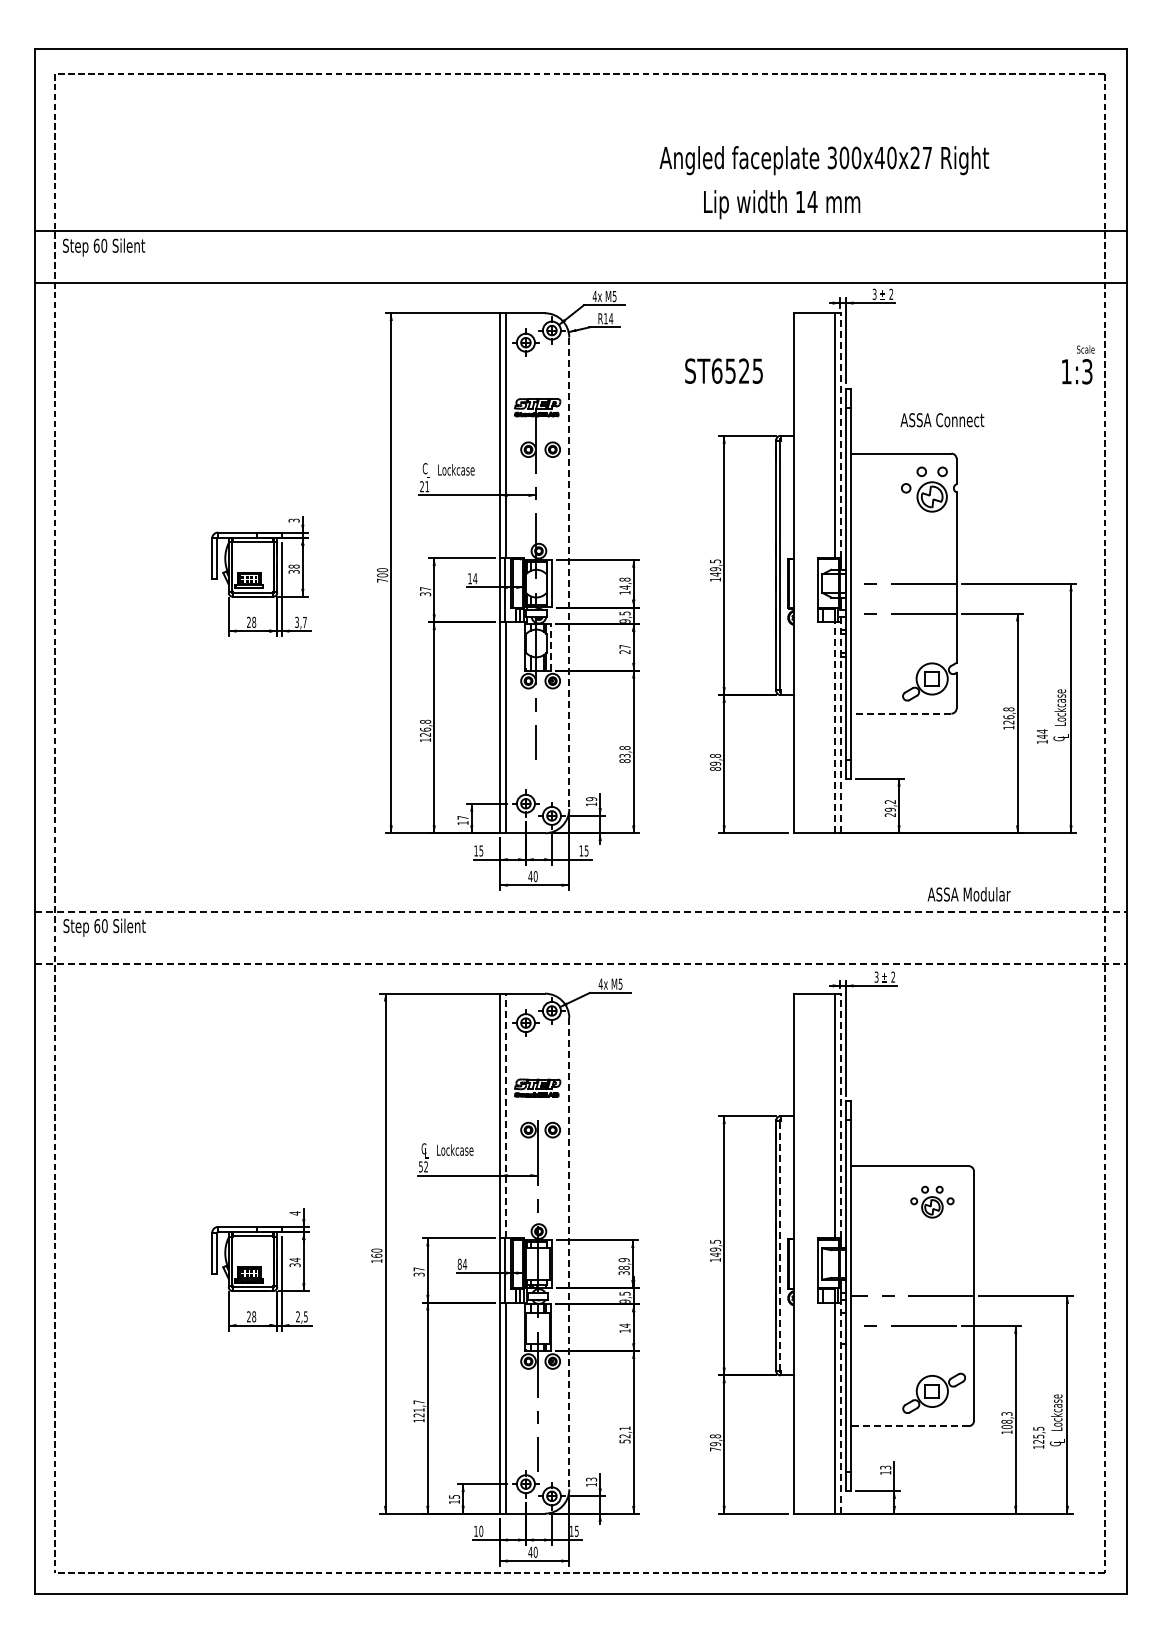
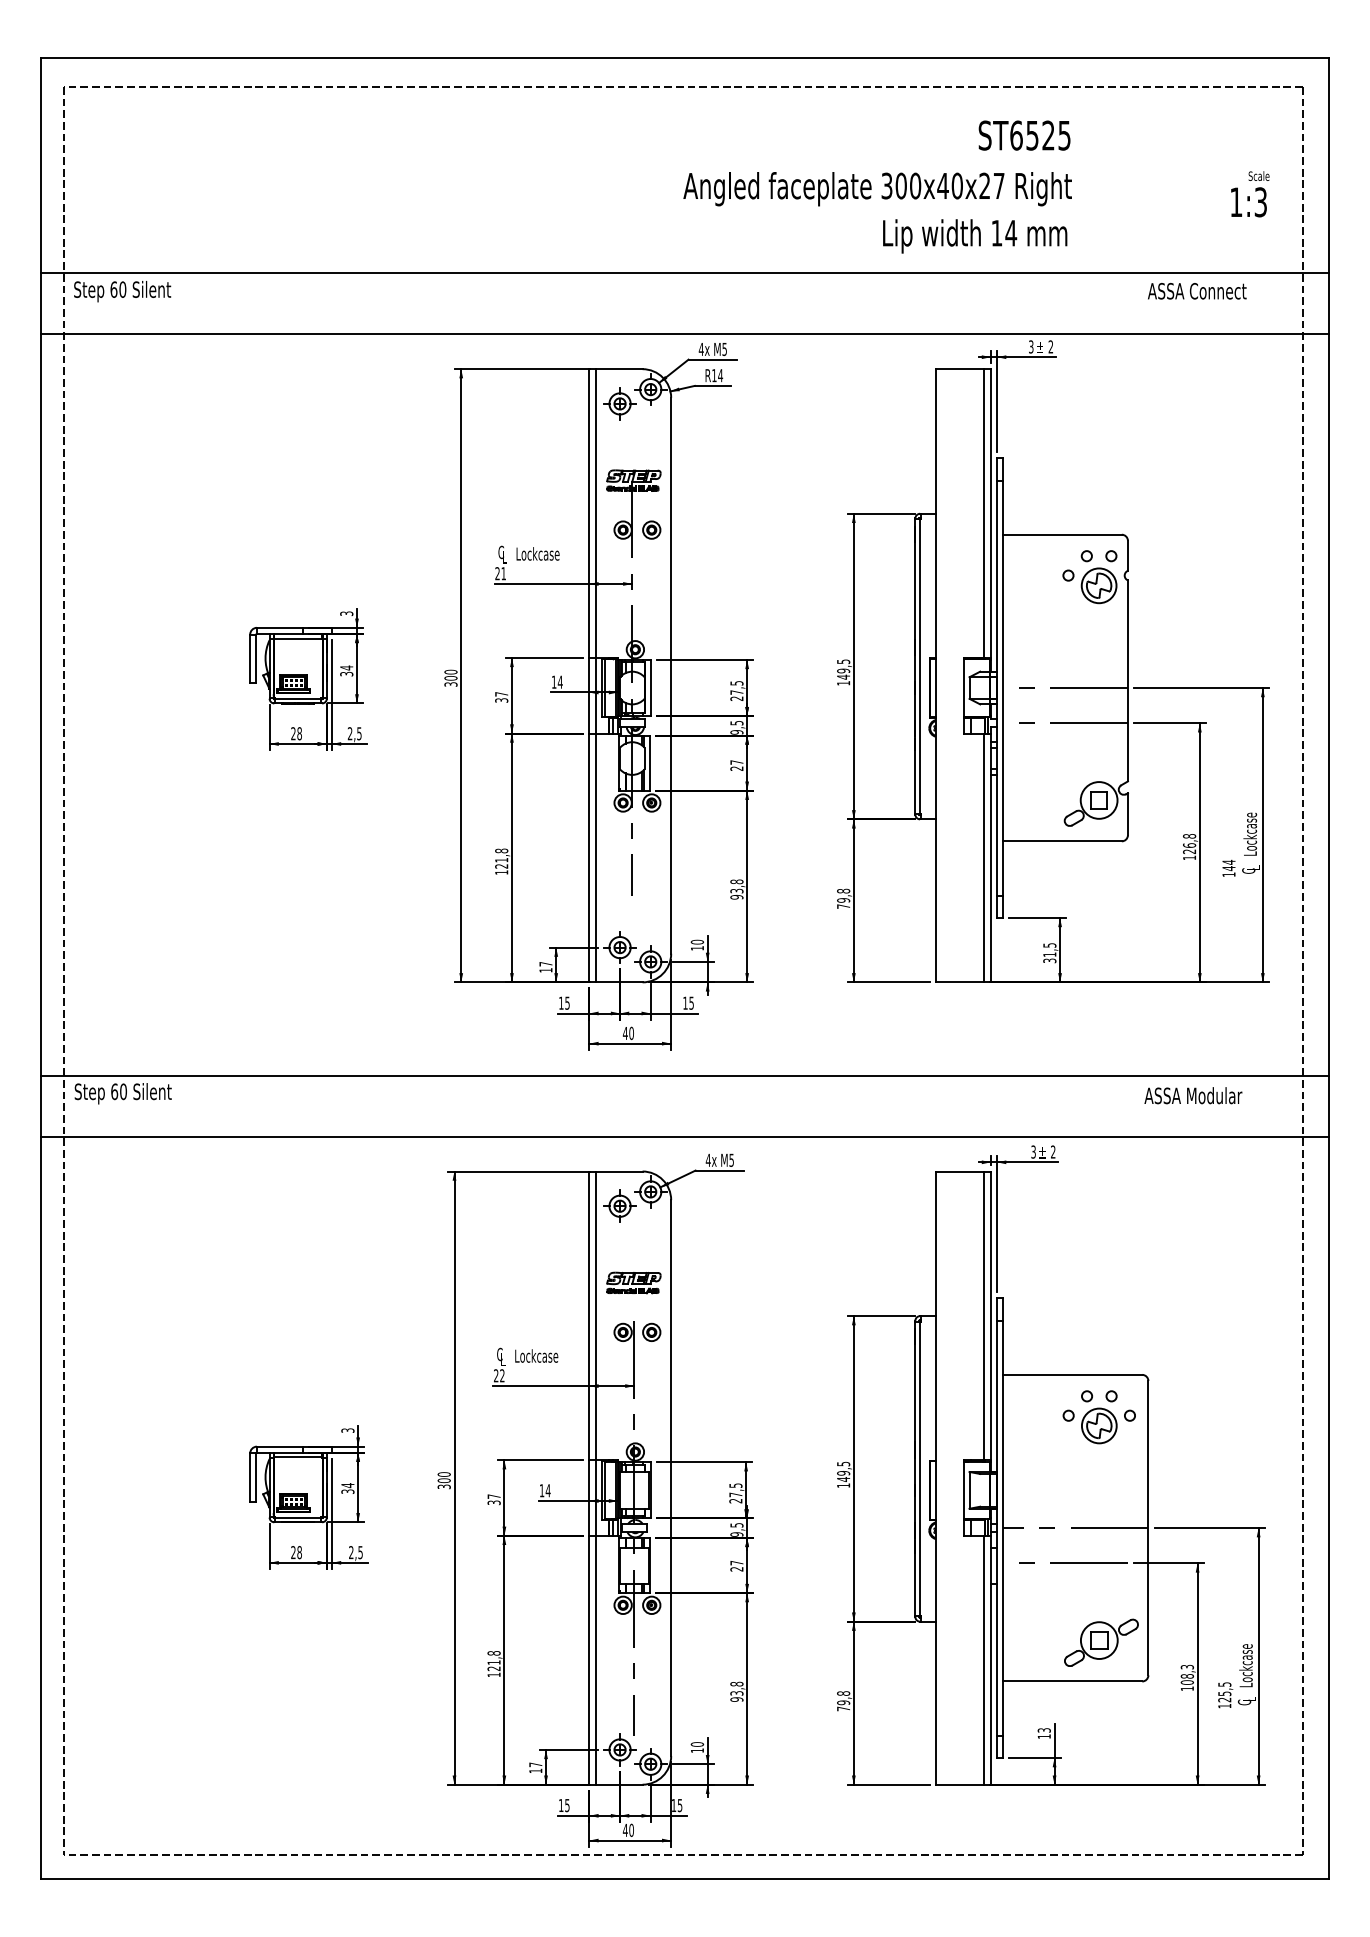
text: (824, 160) -> (877, 189), moved
text: (782, 204) -> (975, 236), moved
text: (1078, 364) -> (1250, 193), moved
text: (723, 370) -> (1024, 134), moved
text: (942, 420) -> (1197, 291), moved
line: (840, 435) -> (991, 513), dashed -> solid
text: (293, 566) -> (345, 667), 38 -> 34
line: (569, 573) -> (671, 676), dashed -> solid
text: (382, 580) -> (450, 684), 700 -> 300
text: (624, 585) -> (736, 690), 14,8 -> 27,5
text: (300, 622) -> (354, 733), 3,7 -> 2,5
line: (551, 646) -> (650, 762), dashed -> solid
line: (900, 713) -> (1061, 841), dashed -> solid
line: (834, 727) -> (983, 857), dashed -> solid
line: (840, 727) -> (991, 857), dashed -> solid
text: (425, 729) -> (501, 860), 126,8 -> 121,8
text: (624, 761) -> (736, 897), 83,8 -> 93,8
text: (715, 768) -> (843, 906), 89,8 -> 79,8
text: (591, 799) -> (697, 942), 19 -> 10
text: (889, 808) -> (1048, 953), 29,2 -> 31,5
text: (968, 894) -> (1192, 1095), moved
line: (581, 912) -> (685, 1075), dashed -> solid
line: (581, 964) -> (685, 1137), dashed -> solid
line: (505, 1115) -> (595, 1315), dashed -> solid
line: (840, 1115) -> (991, 1315), dashed -> solid
text: (420, 1166) -> (495, 1375), 52 -> 22
part: (932, 1202) -> (1099, 1417), size x1.43
text: (294, 1213) -> (347, 1430), 4 -> 3
line: (780, 1245) -> (920, 1468), dashed -> solid
line: (569, 1253) -> (671, 1477), dashed -> solid
text: (376, 1257) -> (443, 1482), 160 -> 300
text: (459, 1263) -> (541, 1489), 84 -> 14
text: (623, 1266) -> (735, 1493), 38,9 -> 27,5
text: (624, 1327) -> (736, 1565), 14 -> 27
text: (418, 1402) -> (493, 1653), 121,7 -> 121,8
line: (840, 1408) -> (991, 1660), dashed -> solid
line: (909, 1426) -> (1072, 1681), dashed -> solid
text: (624, 1434) -> (736, 1691), 52,1 -> 93,8
text: (591, 1479) -> (697, 1744), 13 -> 10
text: (454, 1496) -> (535, 1764), 15 -> 17
text: (481, 1530) -> (567, 1804), 10 -> 15

